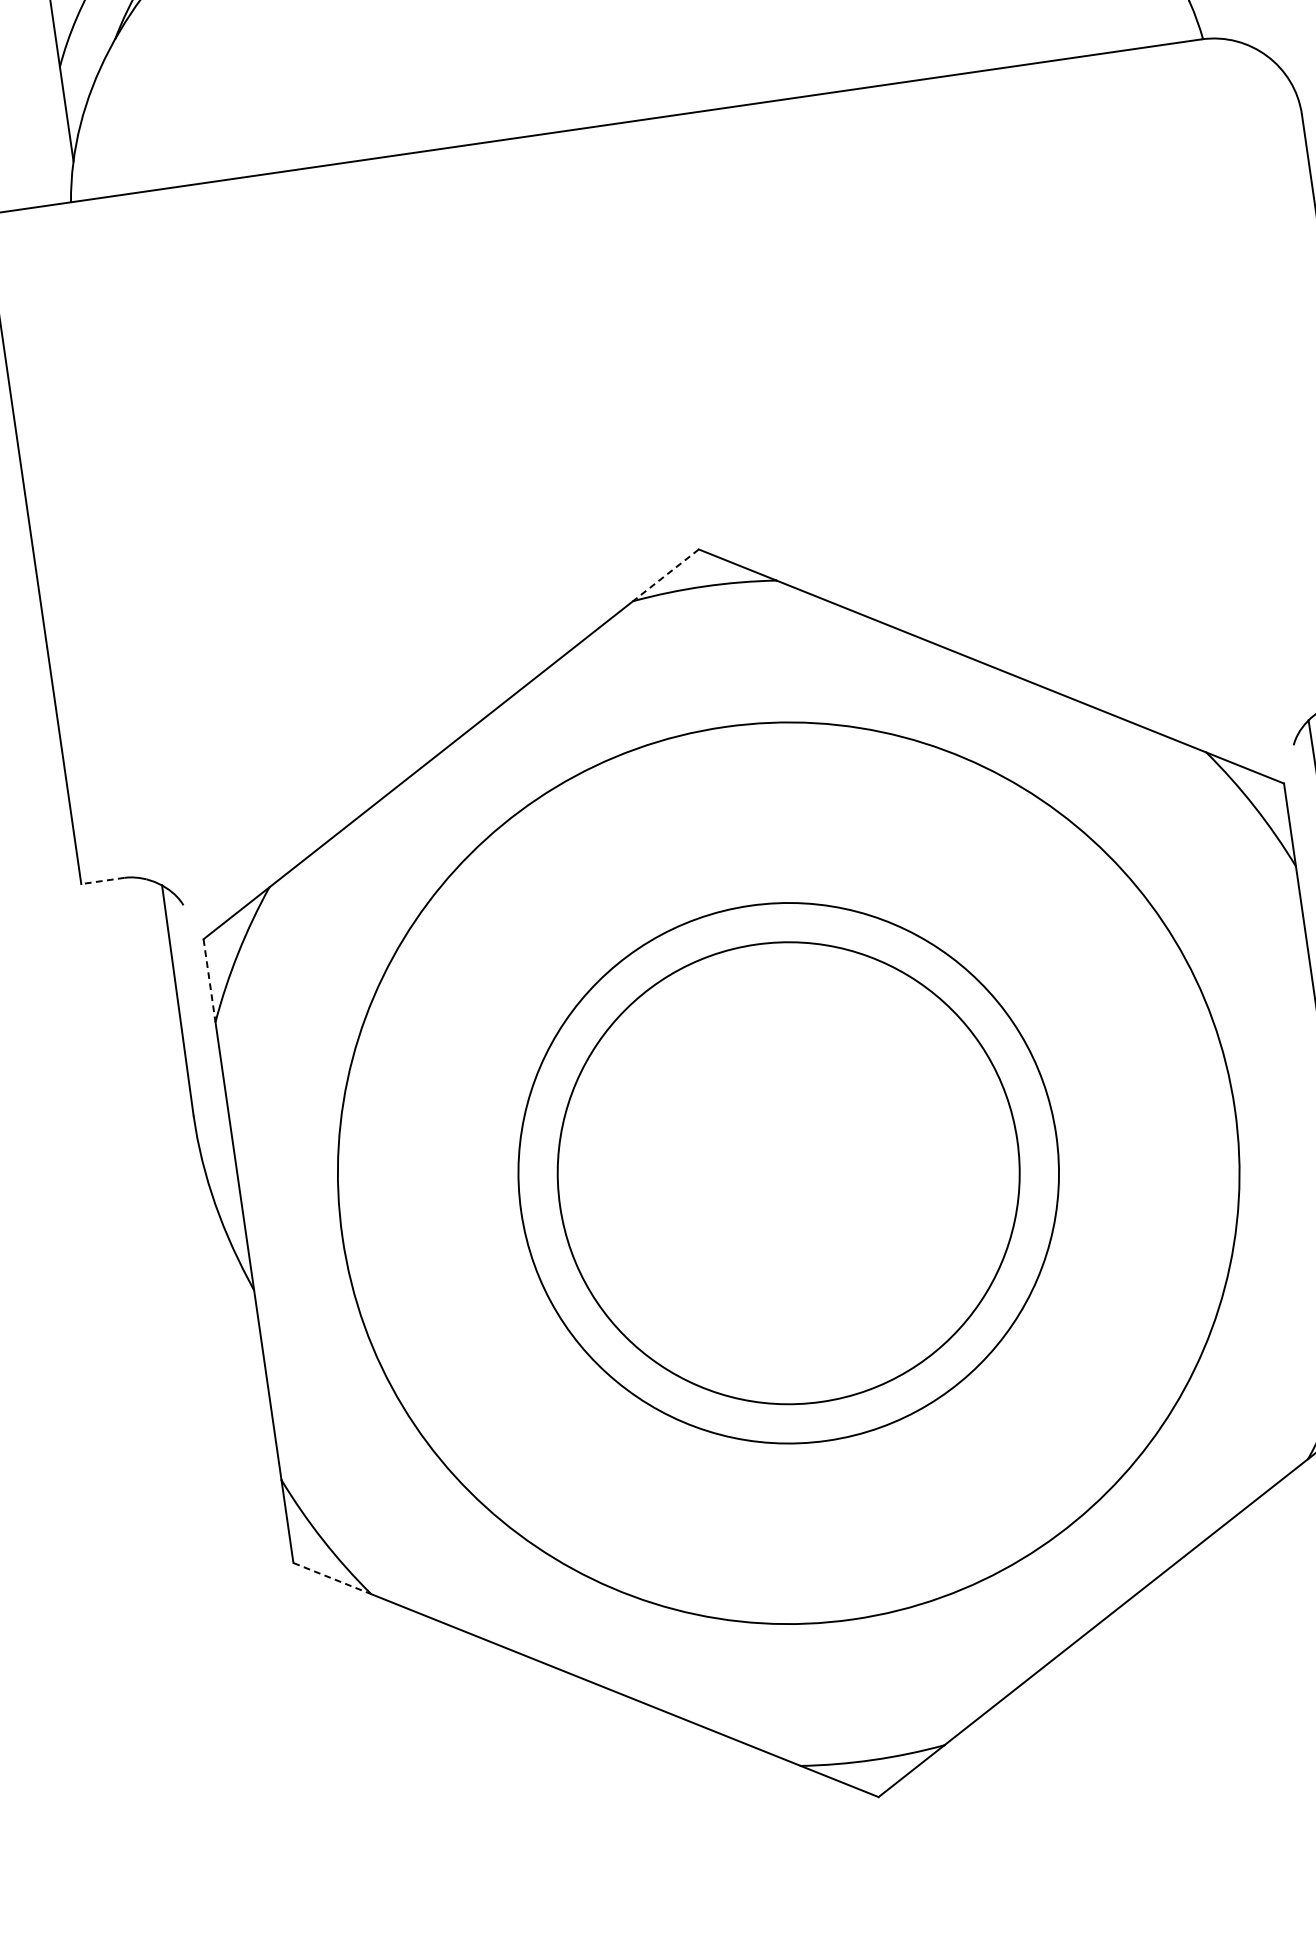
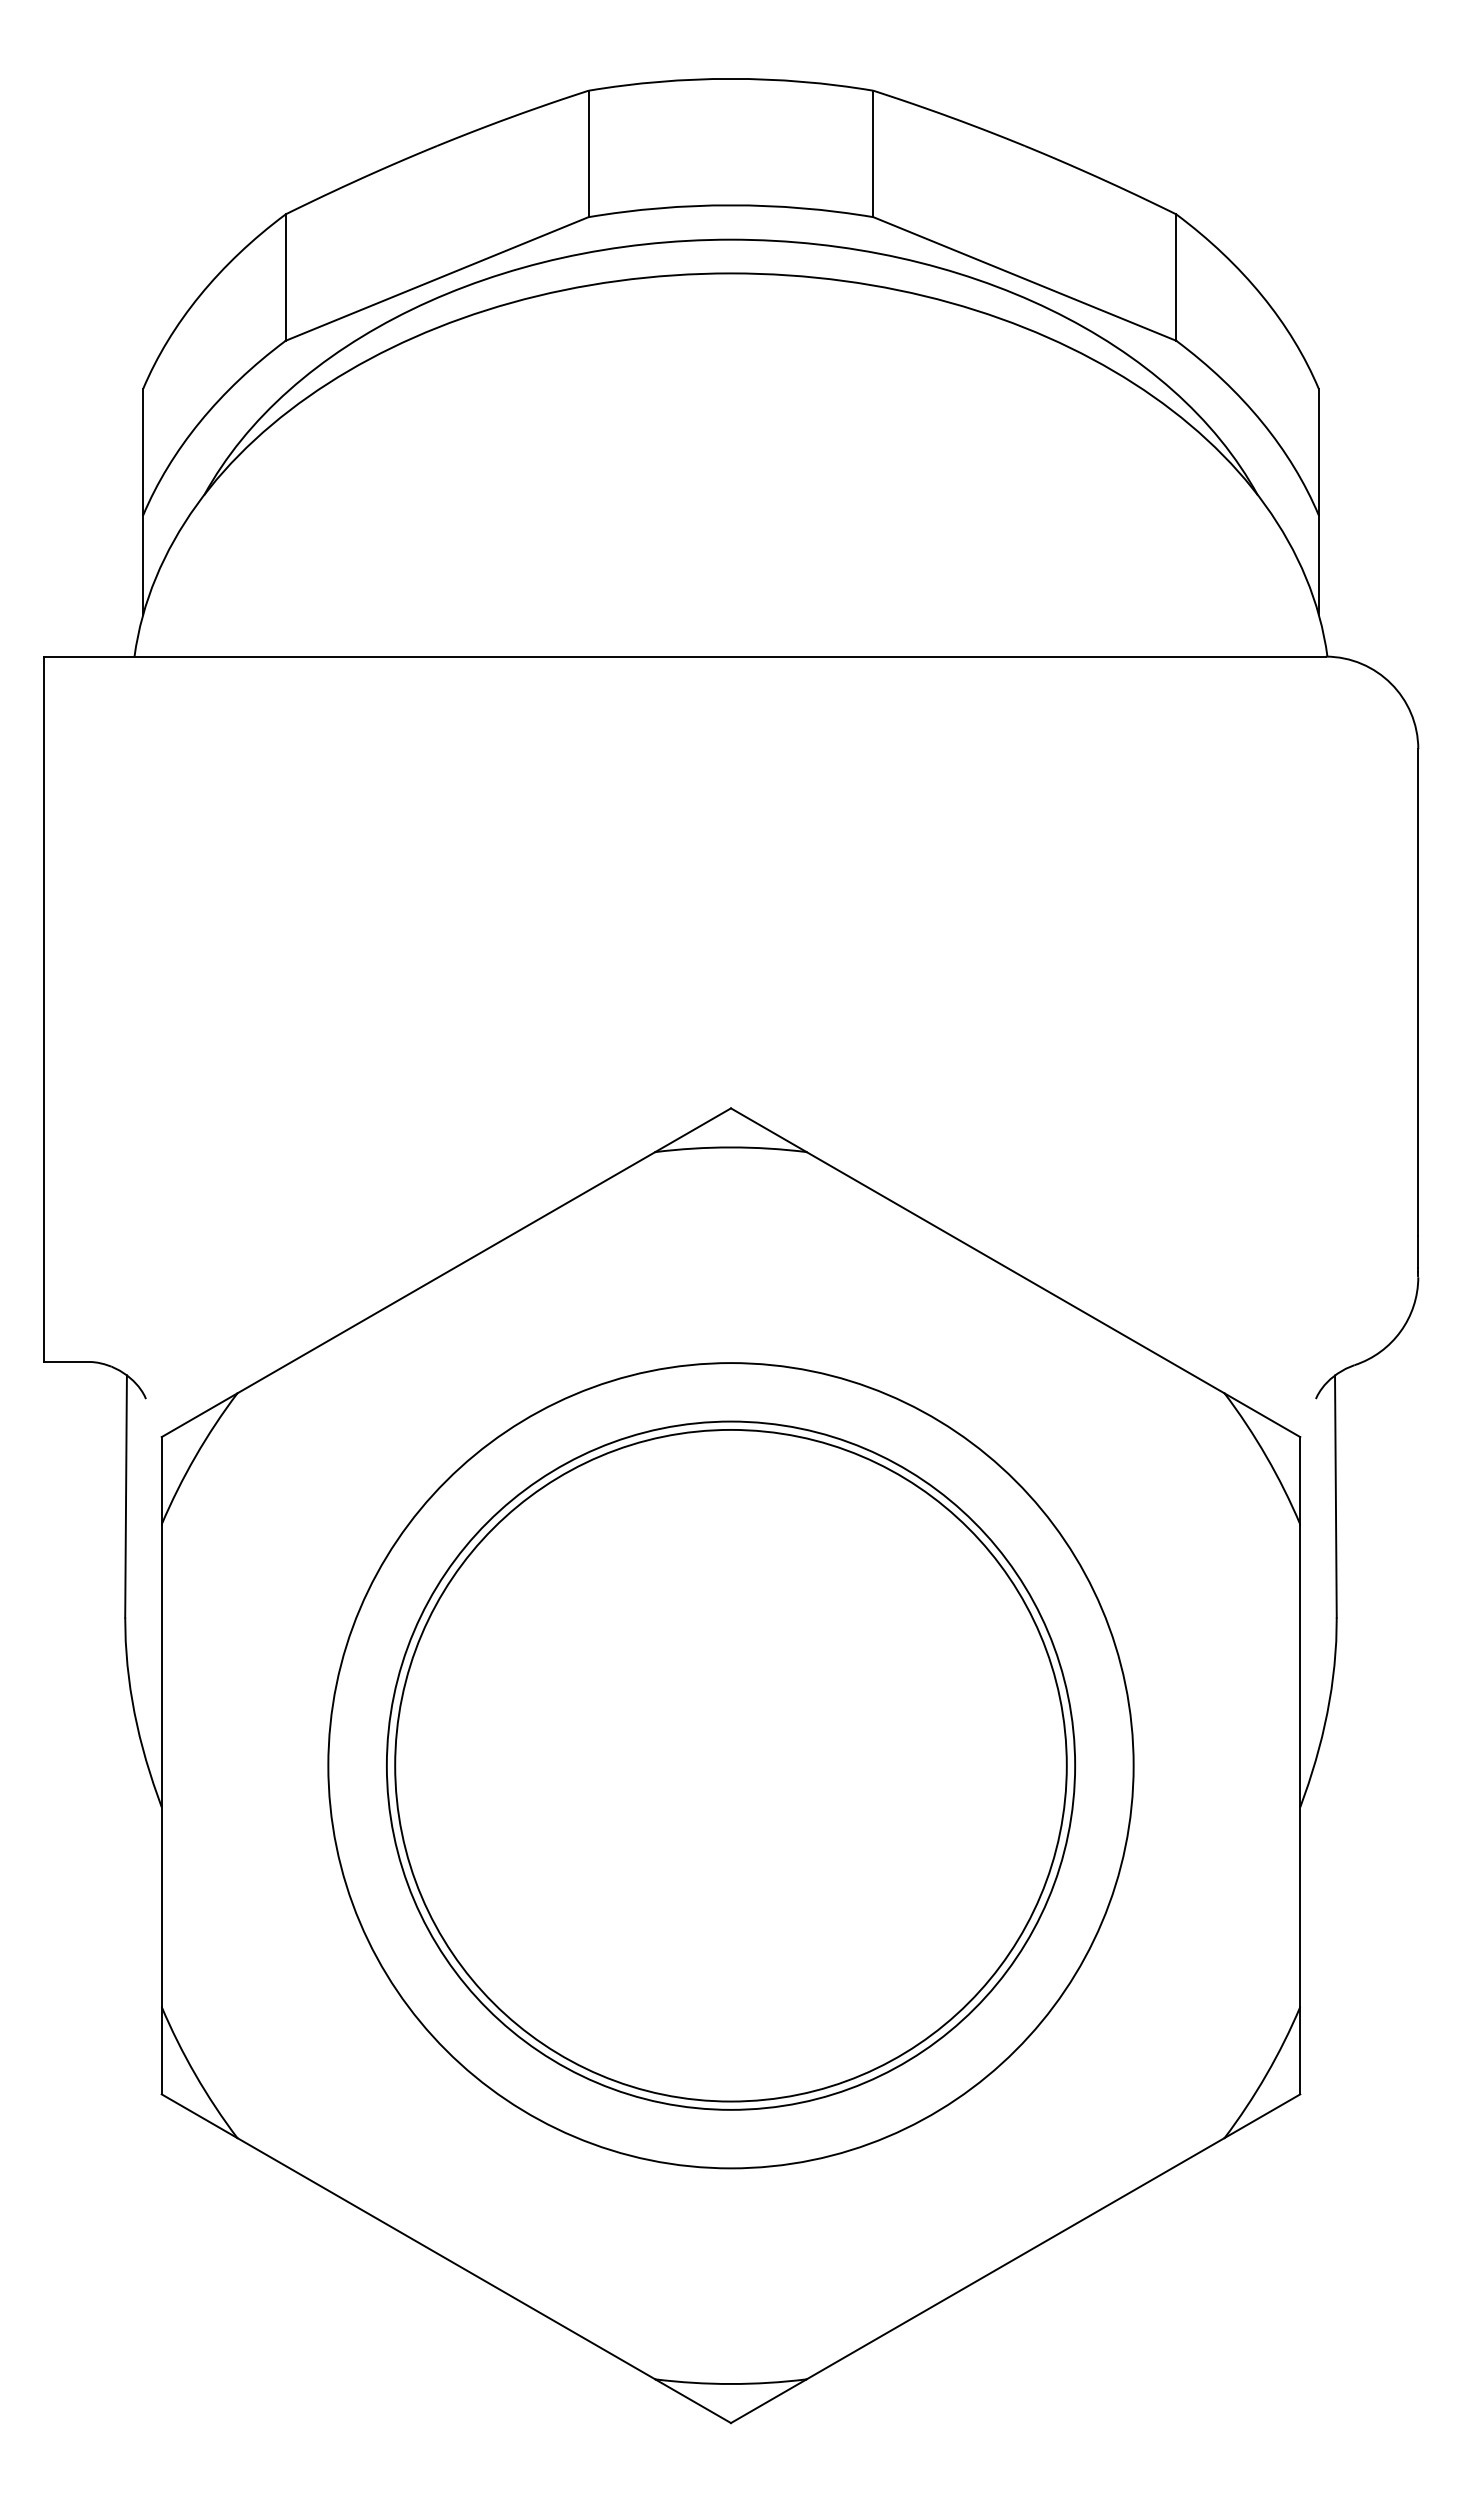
line: (666, 575) -> (693, 1130), dashed -> solid
line: (102, 880) -> (66, 1361), dashed -> solid
line: (209, 980) -> (161, 1480), dashed -> solid
circle: (788, 1173) -> (730, 1765), size x0.71
circle: (788, 1173) -> (730, 1765), size x1.43
circle: (788, 1173) -> (730, 1765), size x1.43
line: (332, 1578) -> (199, 2116), dashed -> solid

